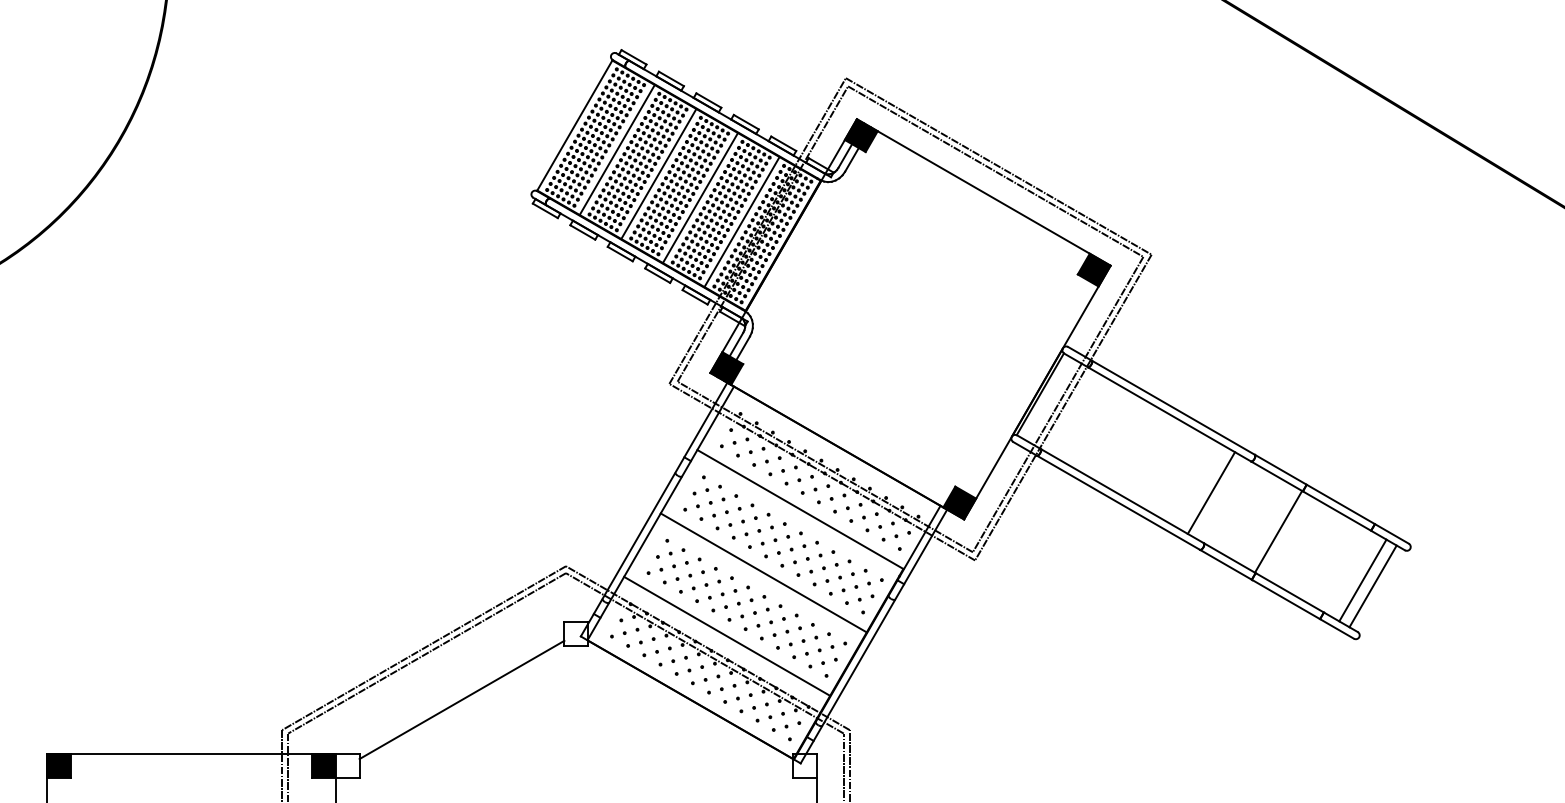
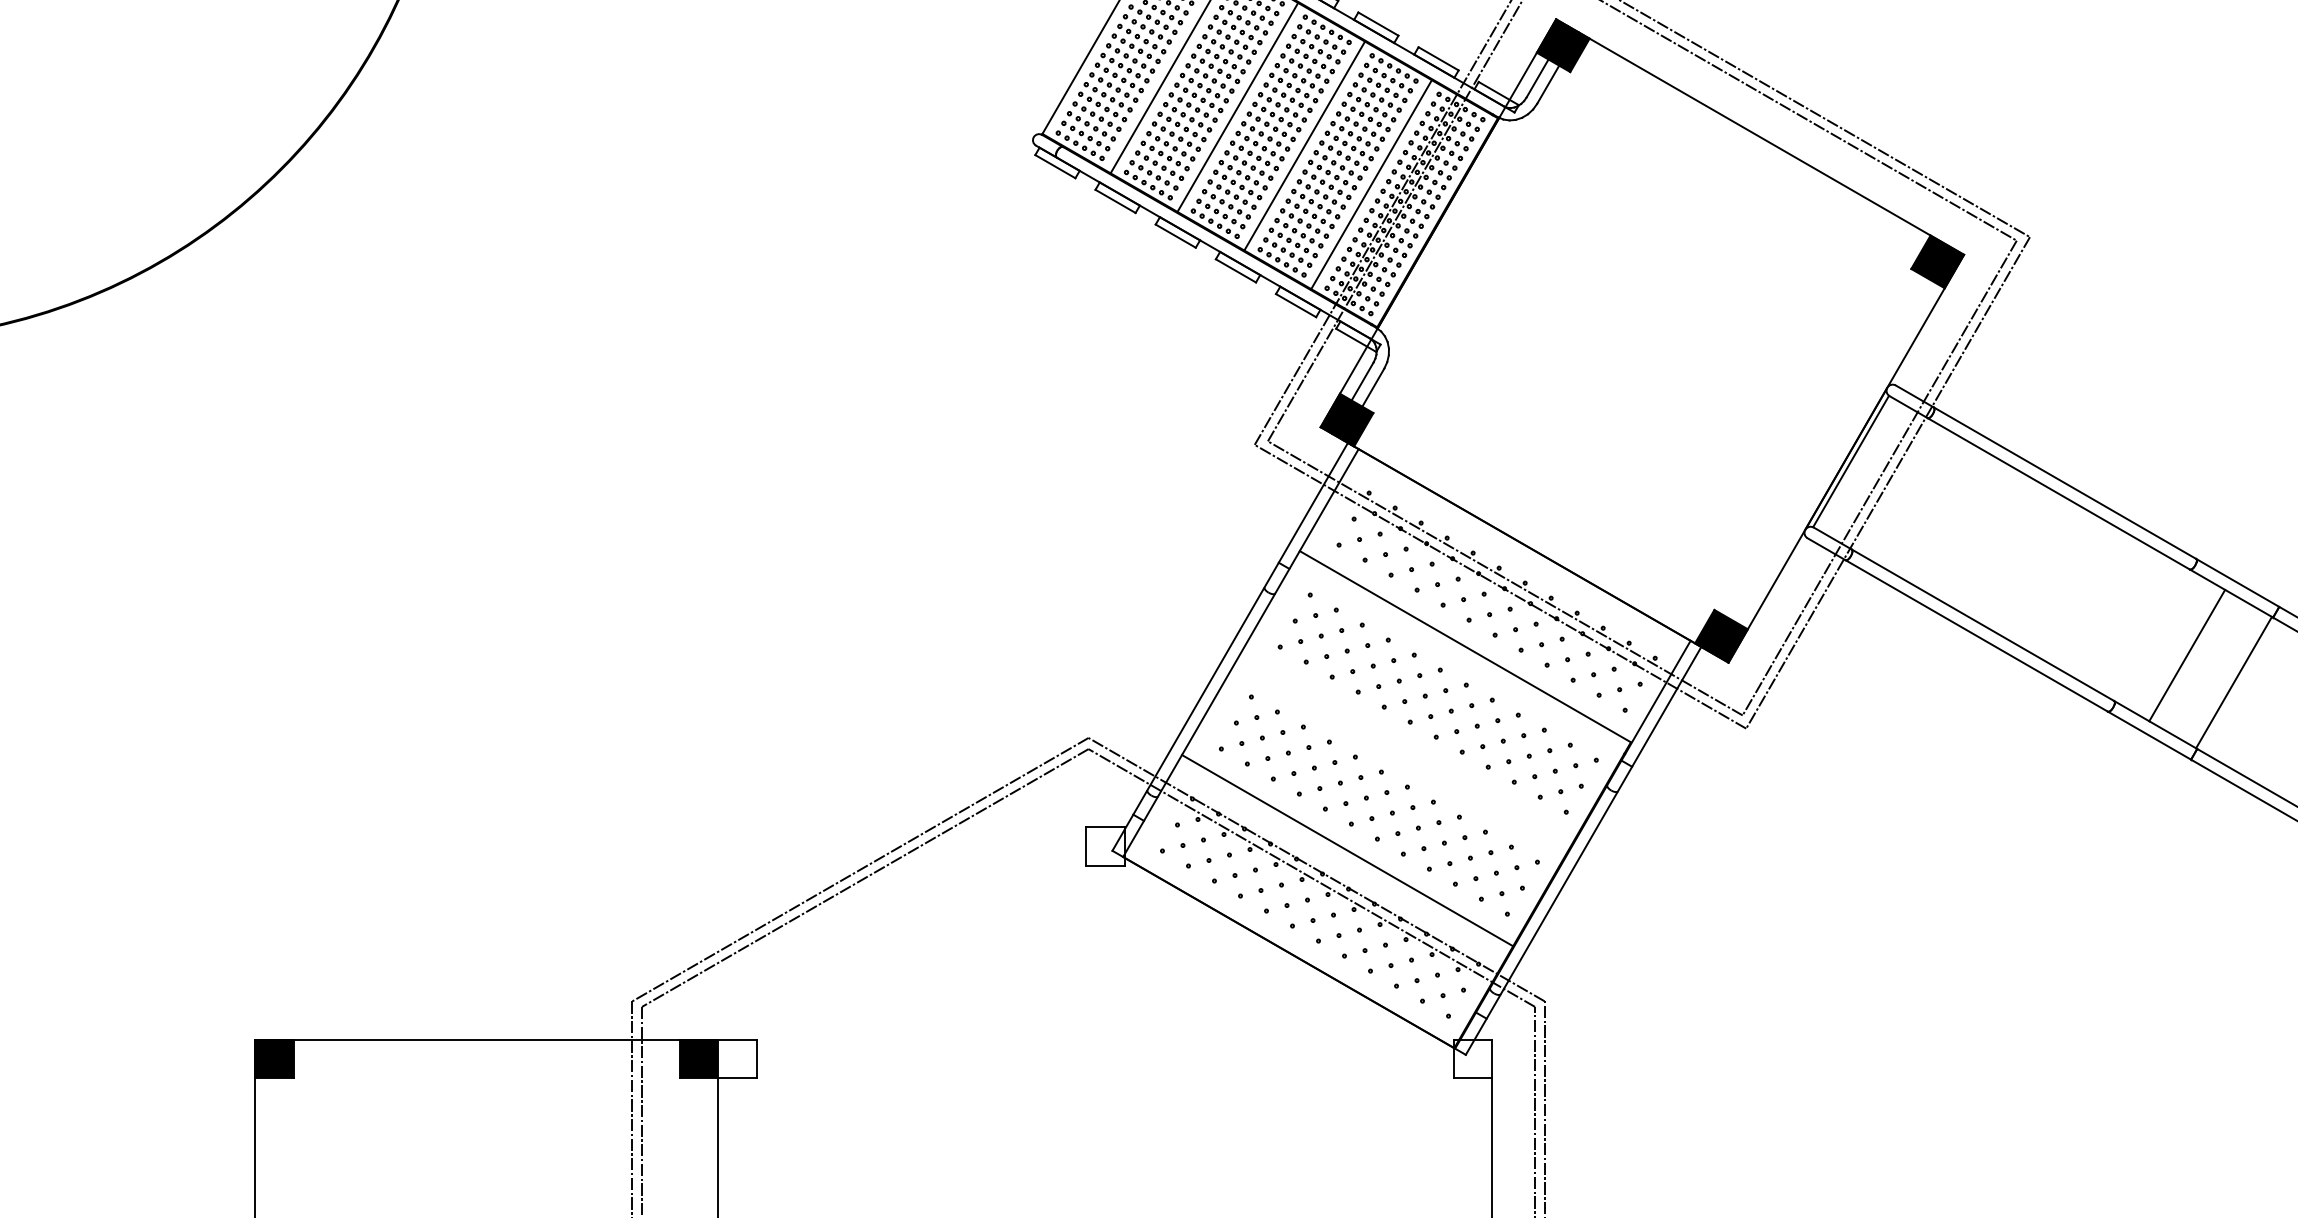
line: (1211, 492) -> (2187, 654), moved
line: (763, 572) -> (1406, 747), removed
line: (461, 699) -> (920, 952), removed

